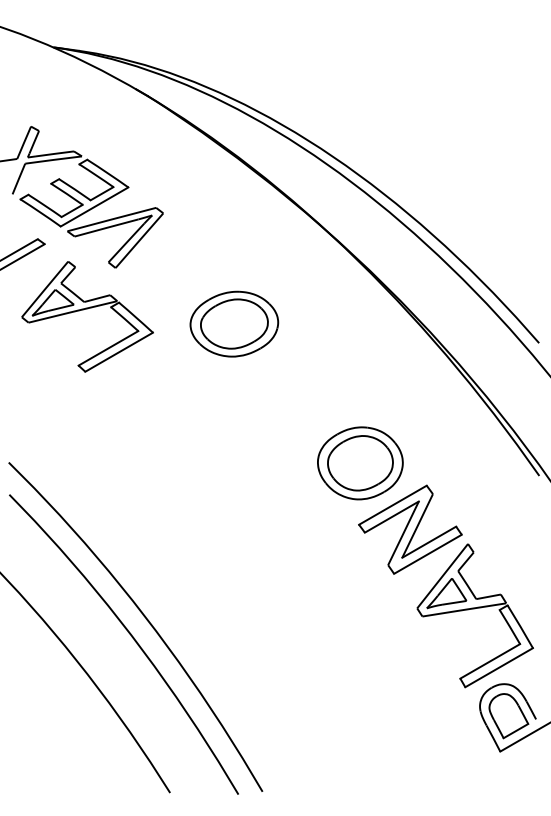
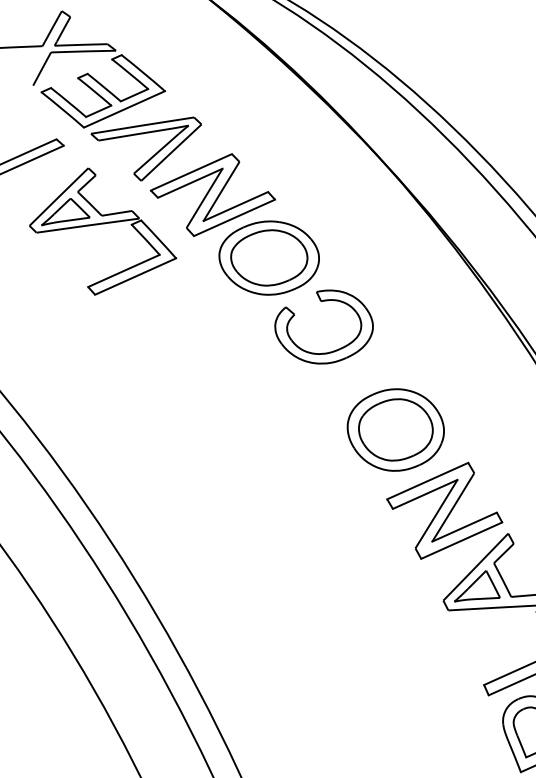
part: (179, 273) -> (212, 194), added
part: (284, 358) -> (321, 302), added

